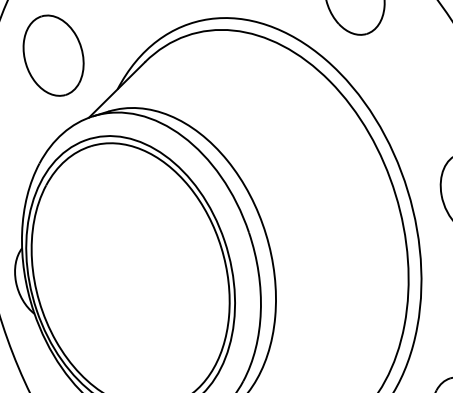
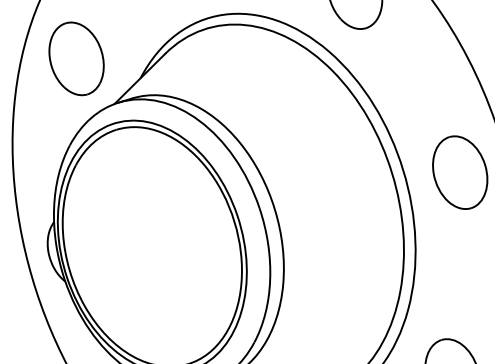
part: (53, 55) -> (76, 58), moved

